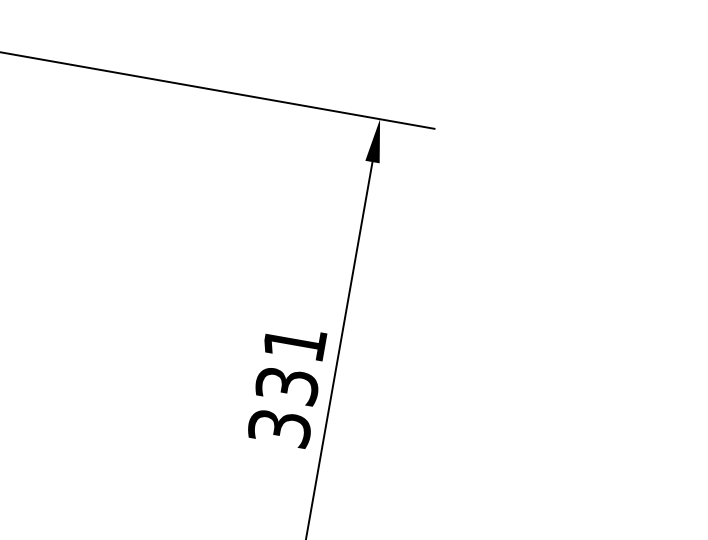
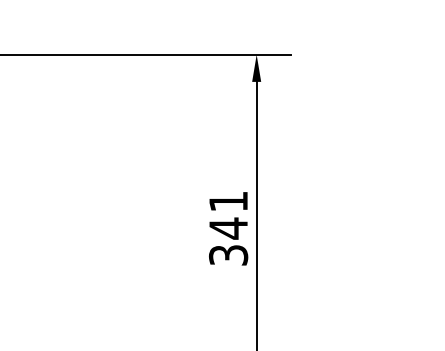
text: (287, 385) -> (228, 228), 331 -> 341

